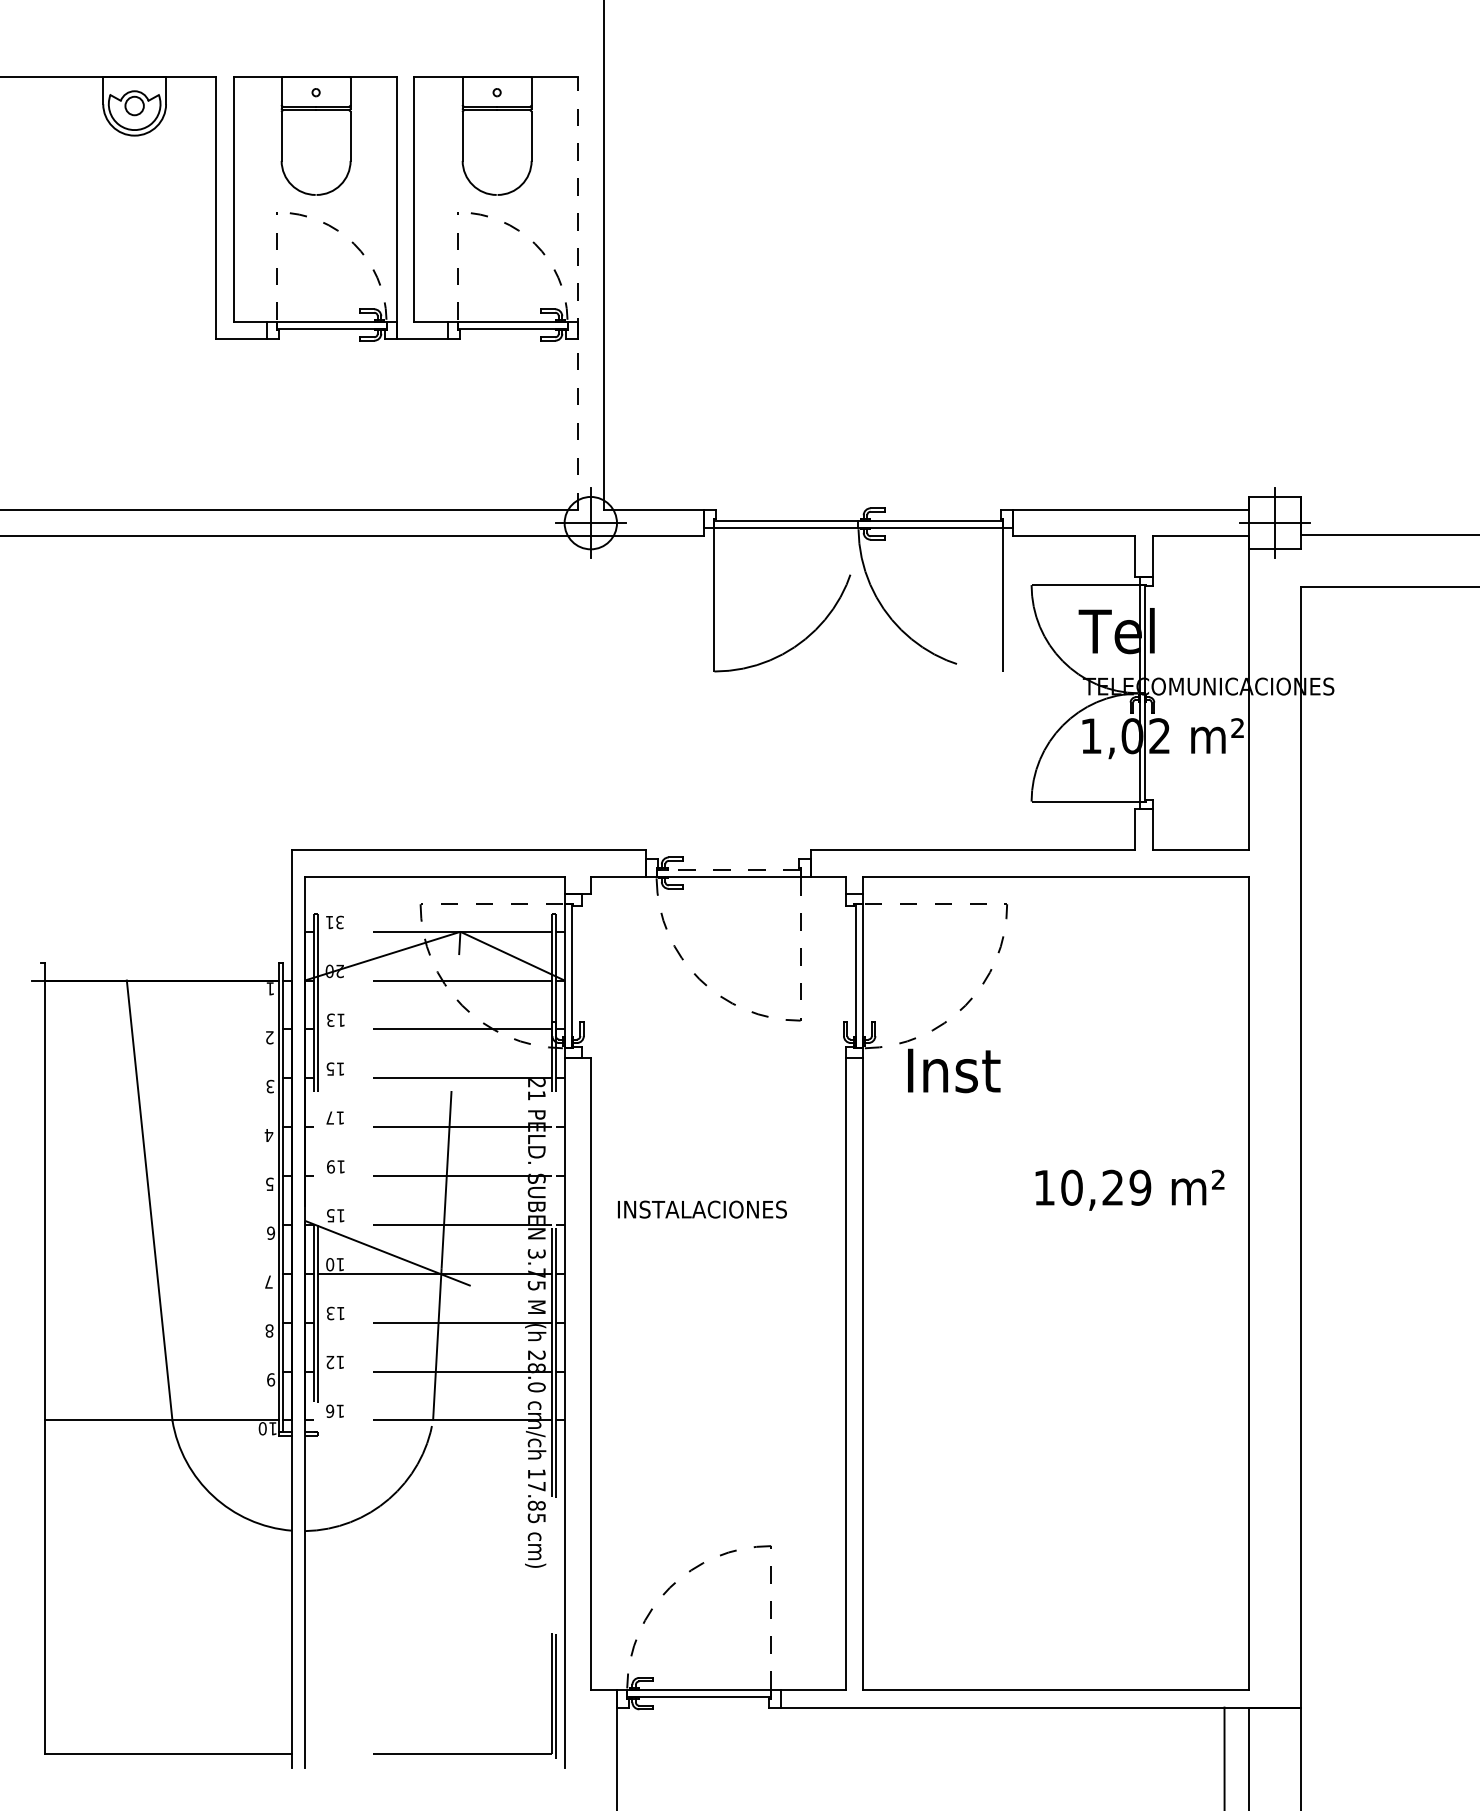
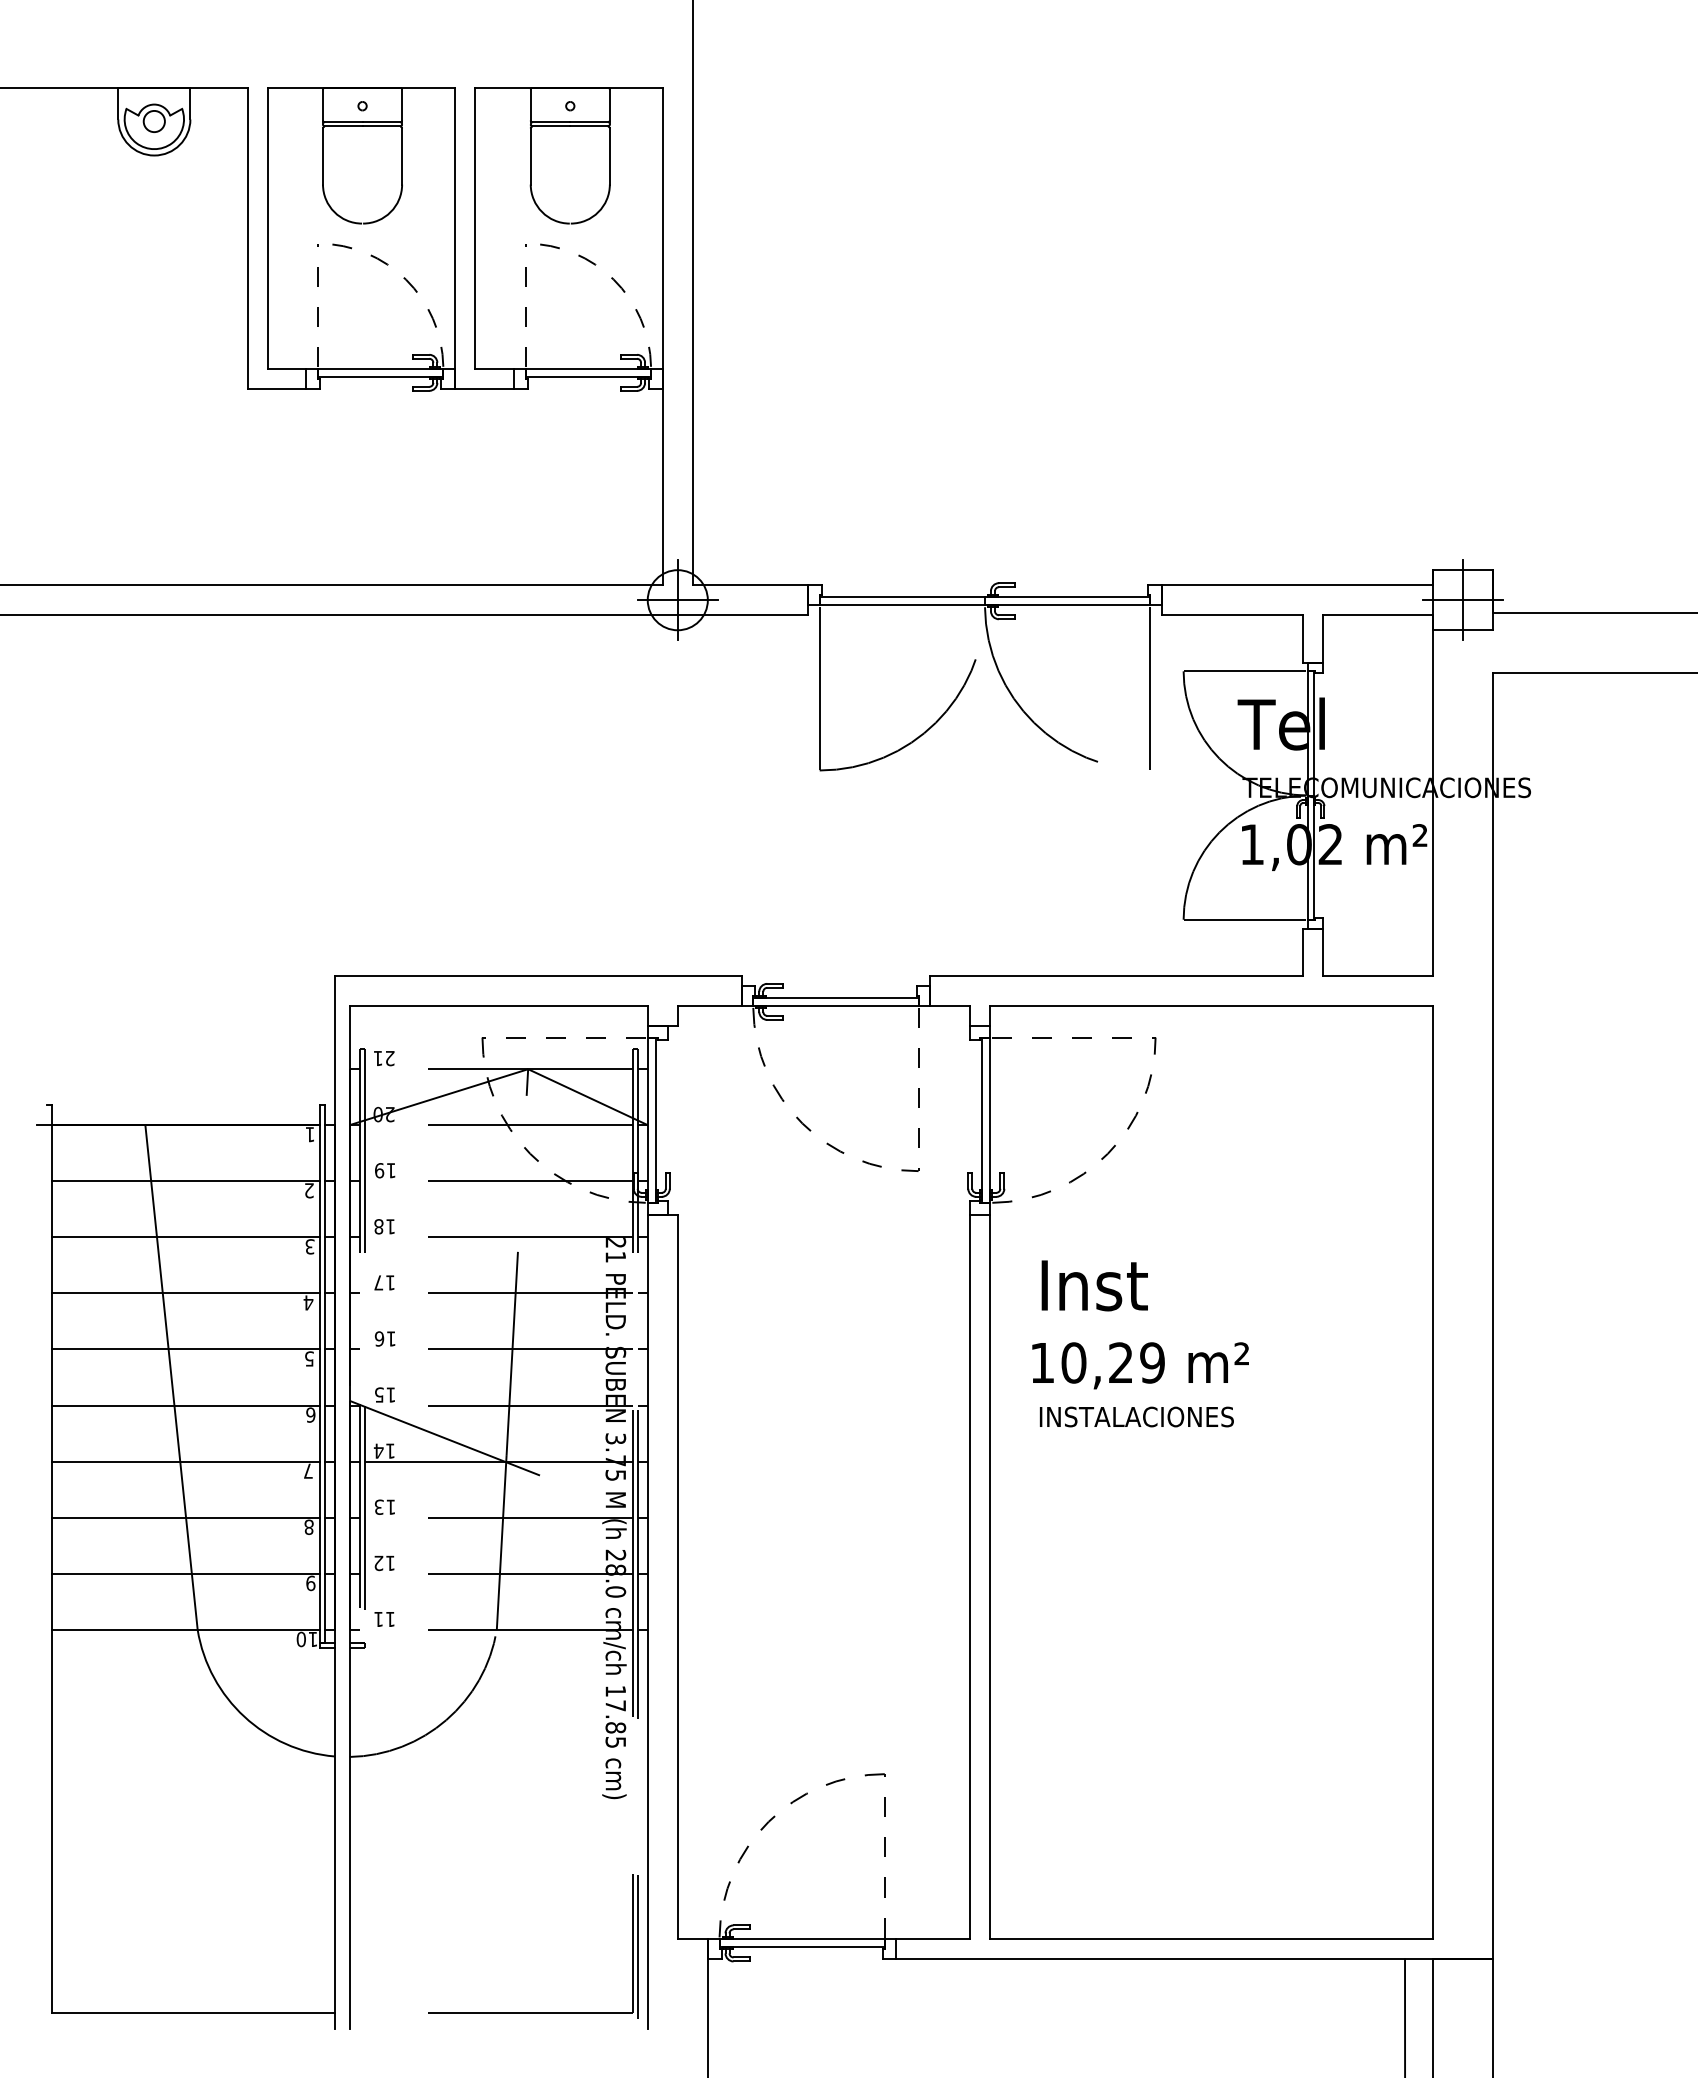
line: (577, 293) -> (662, 336), dashed -> solid
line: (728, 869) -> (835, 997), dashed -> solid
text: (339, 921) -> (389, 1057), 31 -> 21
text: (330, 1020) -> (379, 1170), 13 -> 19
line: (161, 1029) -> (185, 1181), added
text: (330, 1068) -> (378, 1226), 15 -> 18
text: (953, 1070) -> (1094, 1285), moved
line: (161, 1078) -> (185, 1237), added
line: (161, 1127) -> (185, 1293), added
text: (330, 1166) -> (379, 1338), 19 -> 16
line: (161, 1176) -> (185, 1349), added
text: (1129, 1190) -> (1140, 1365), moved
text: (702, 1209) -> (1136, 1416), moved
line: (161, 1224) -> (185, 1405), added
text: (330, 1264) -> (378, 1450), 10 -> 14
line: (161, 1273) -> (185, 1461), added
line: (161, 1322) -> (185, 1517), added
line: (161, 1371) -> (185, 1573), added
text: (330, 1411) -> (378, 1619), 16 -> 11

